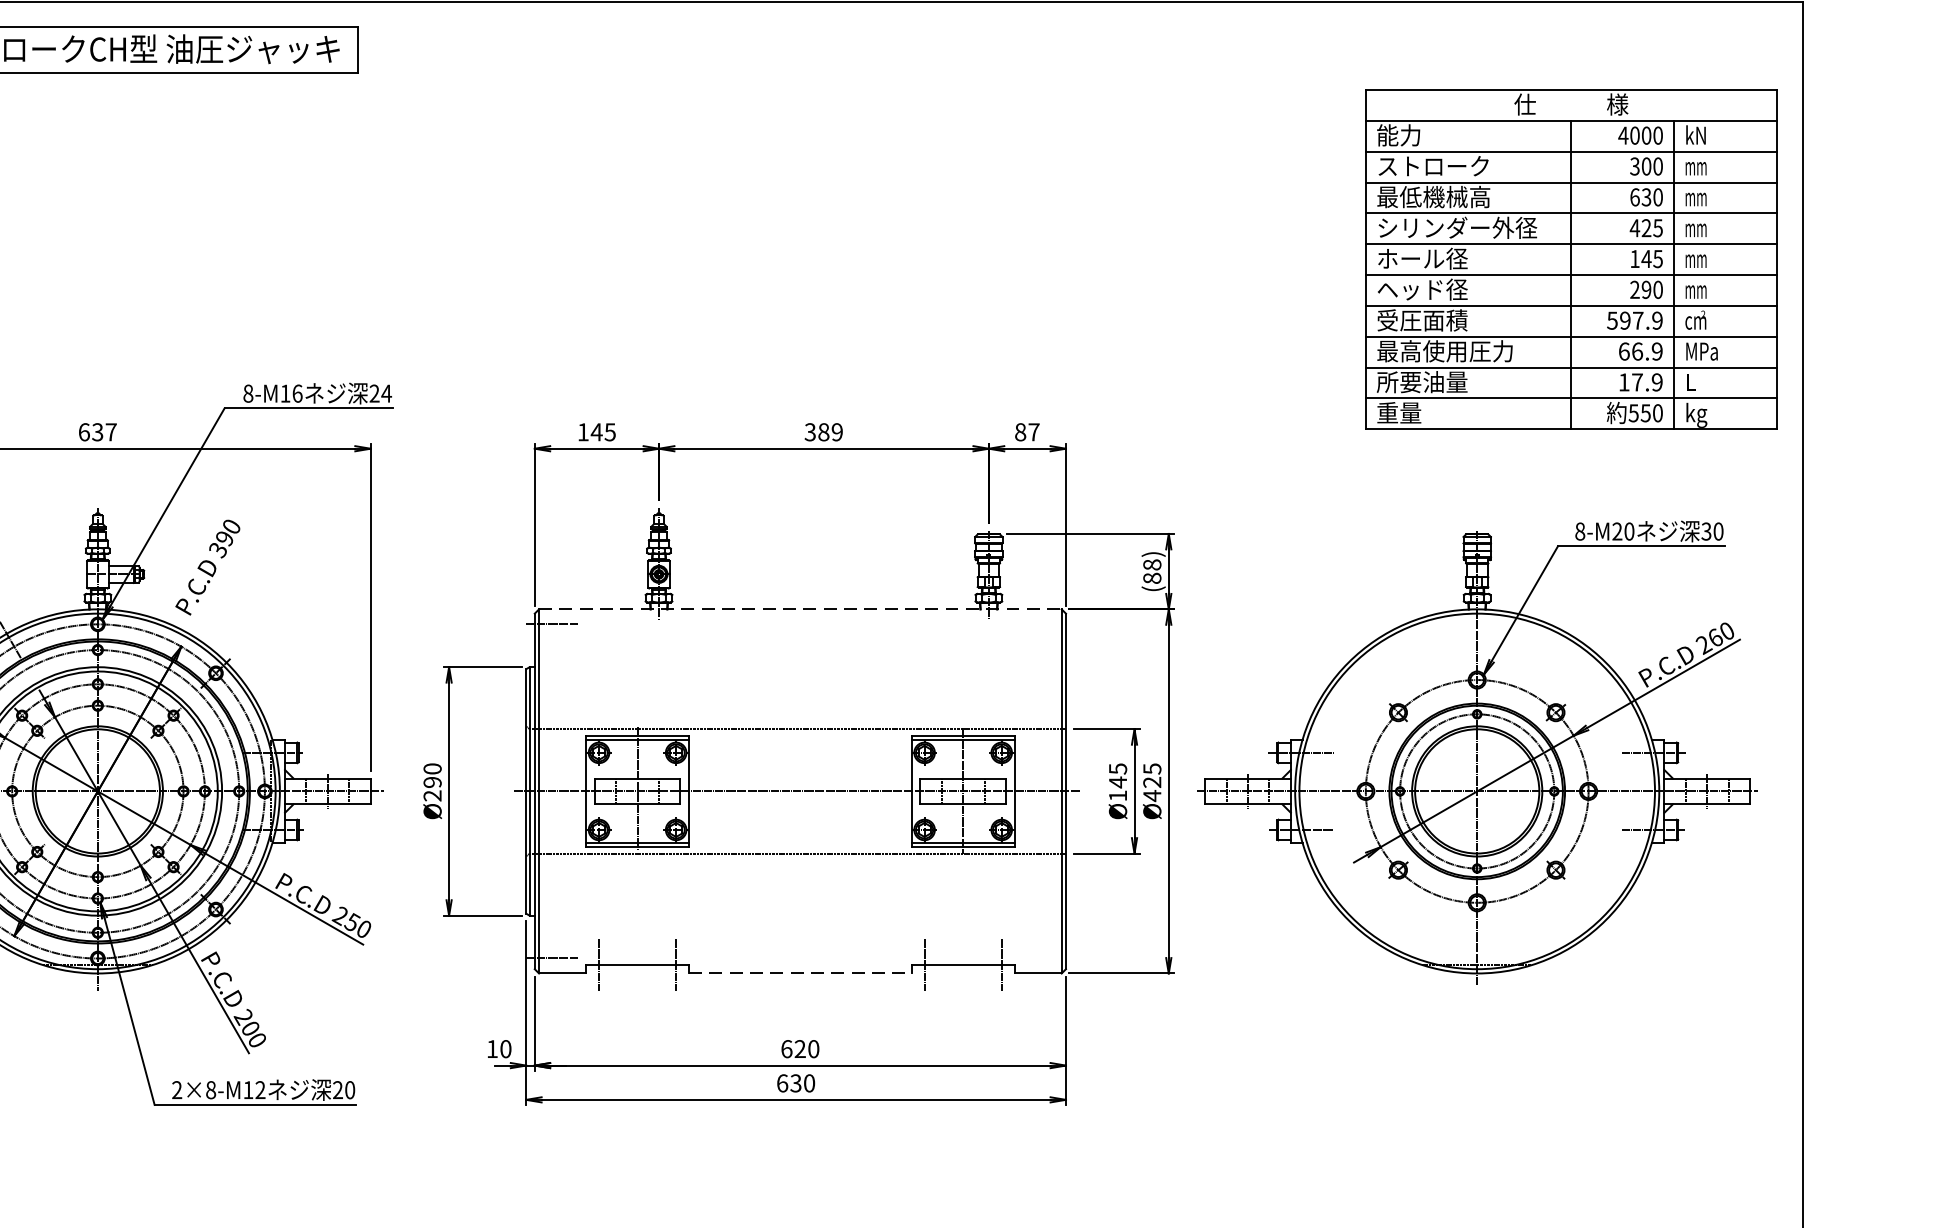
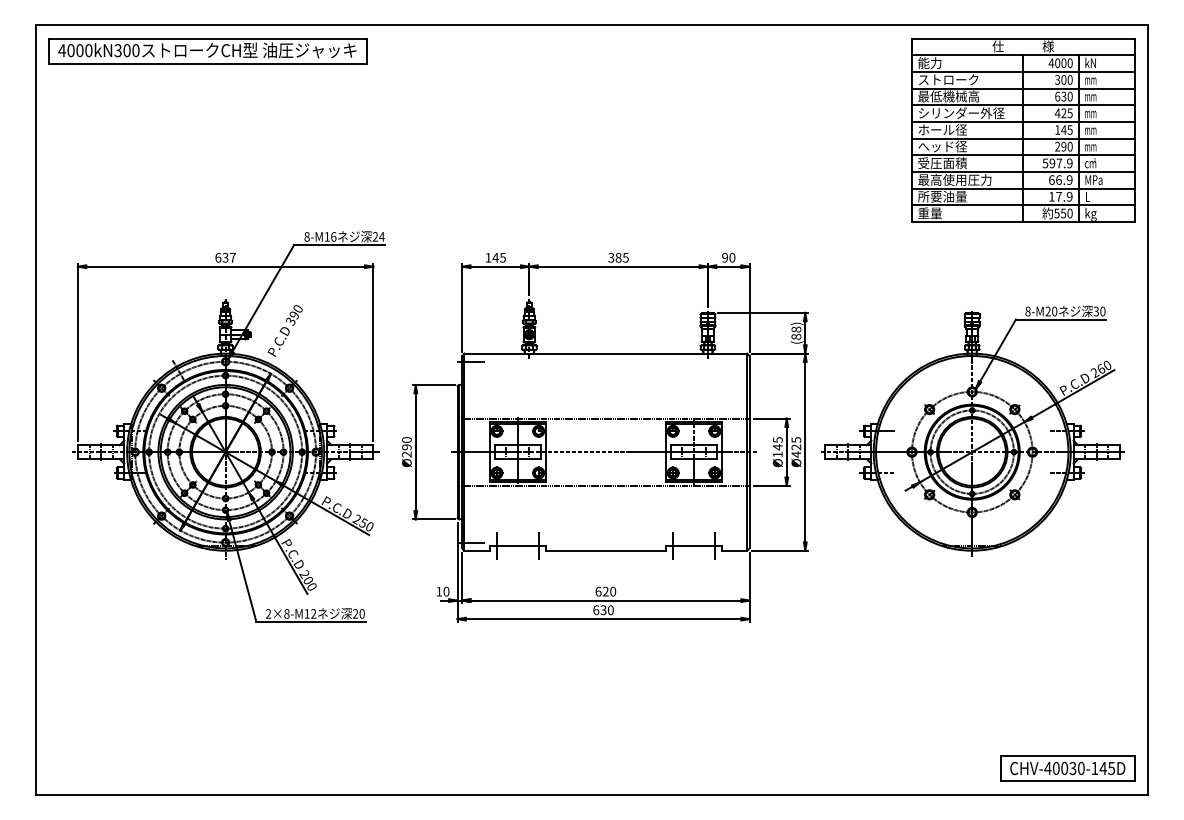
part: (1571, 259) -> (1023, 130), moved
text: (836, 431) -> (625, 257), 389 -> 385
text: (1026, 431) -> (728, 257), 87 -> 90
line: (801, 609) -> (606, 353), dashed -> solid
line: (801, 973) -> (606, 550), dashed -> solid

